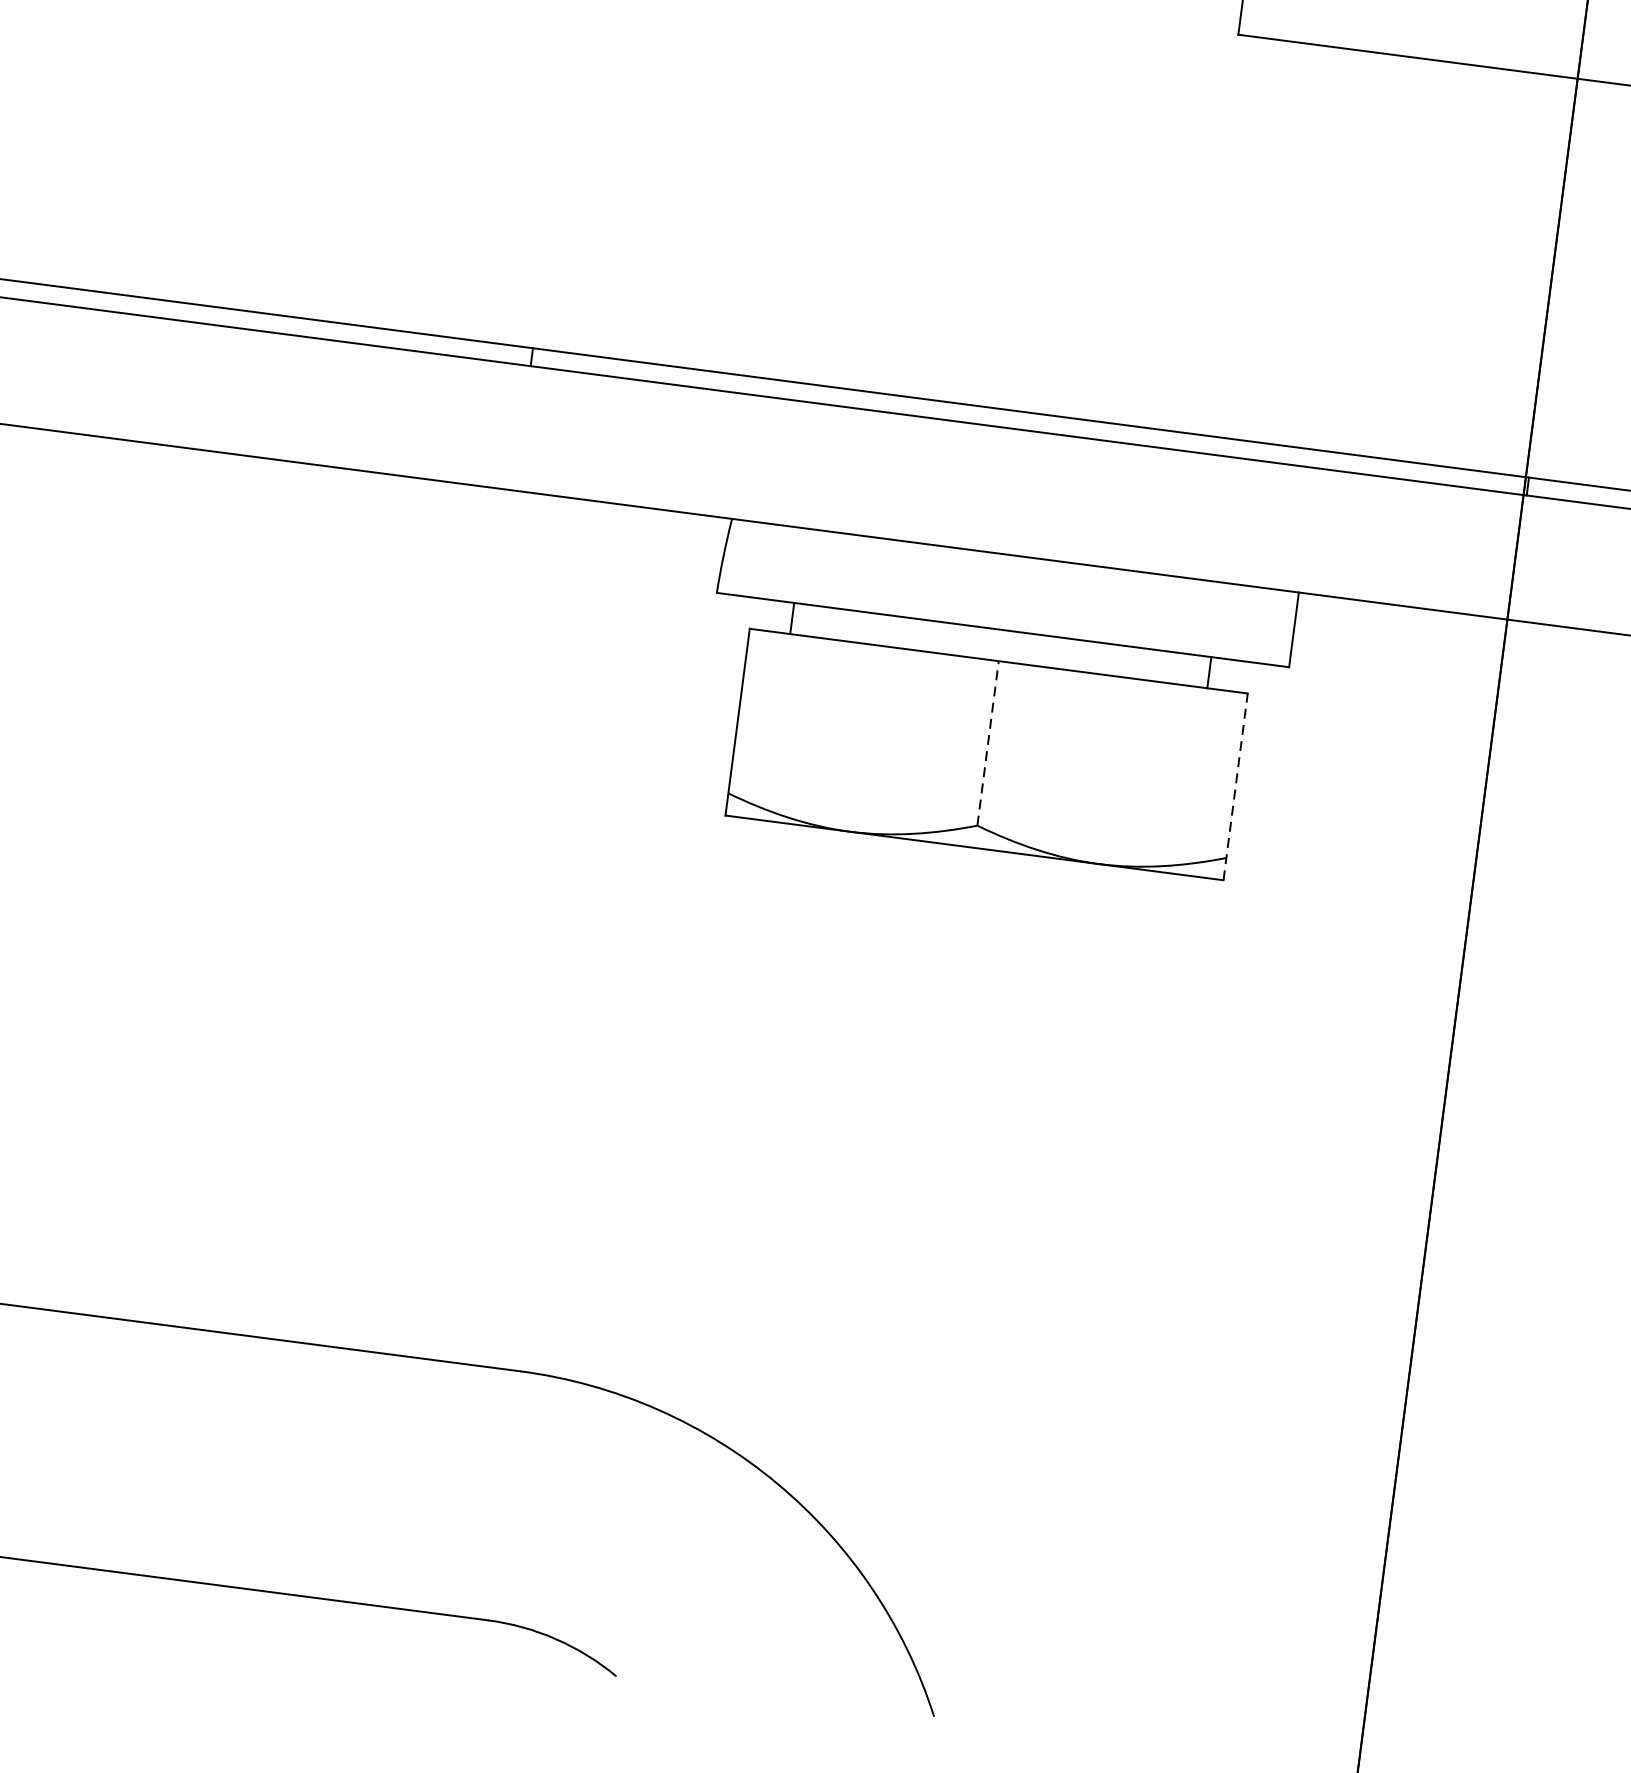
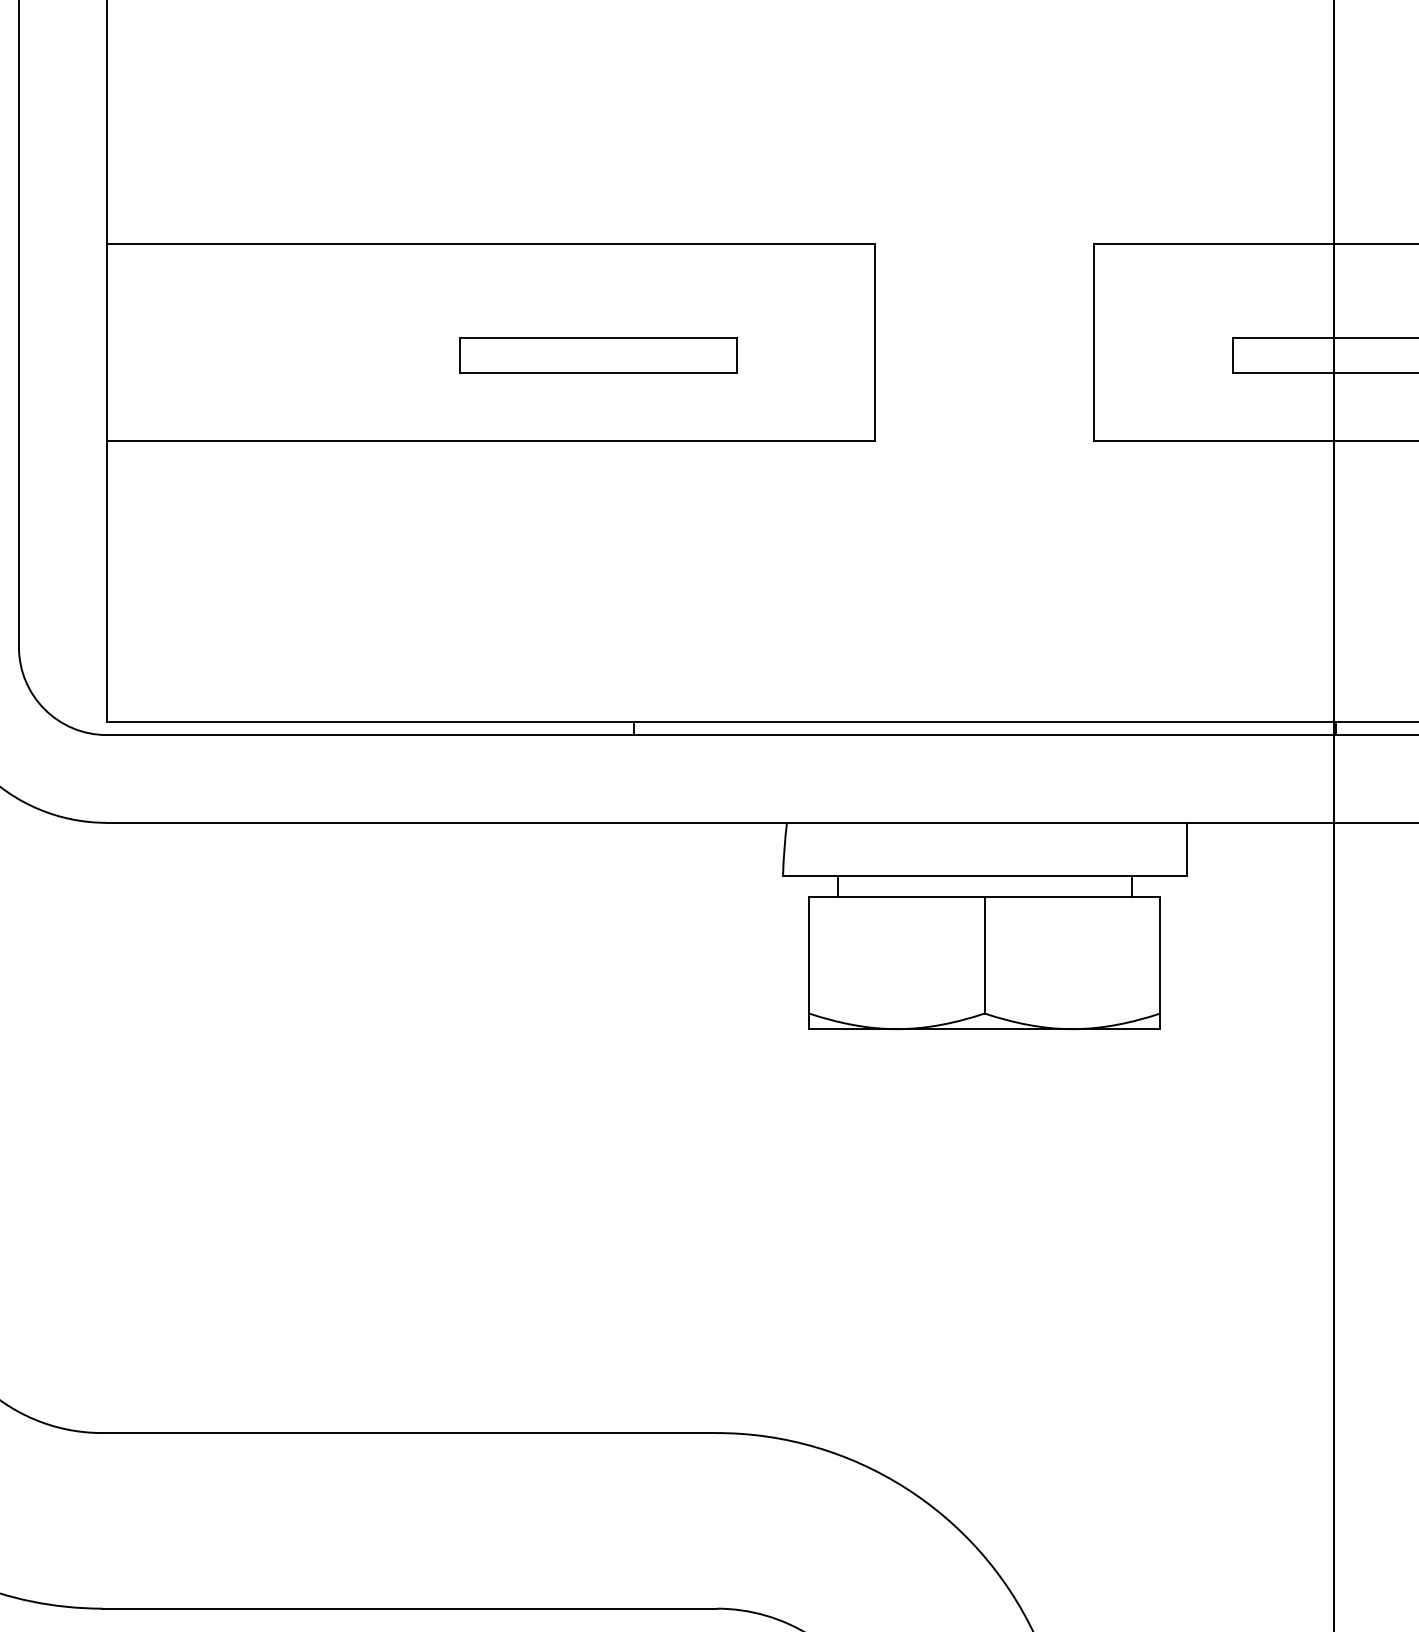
line: (987, 743) -> (984, 955), dashed -> solid
line: (1235, 787) -> (1160, 963), dashed -> solid

